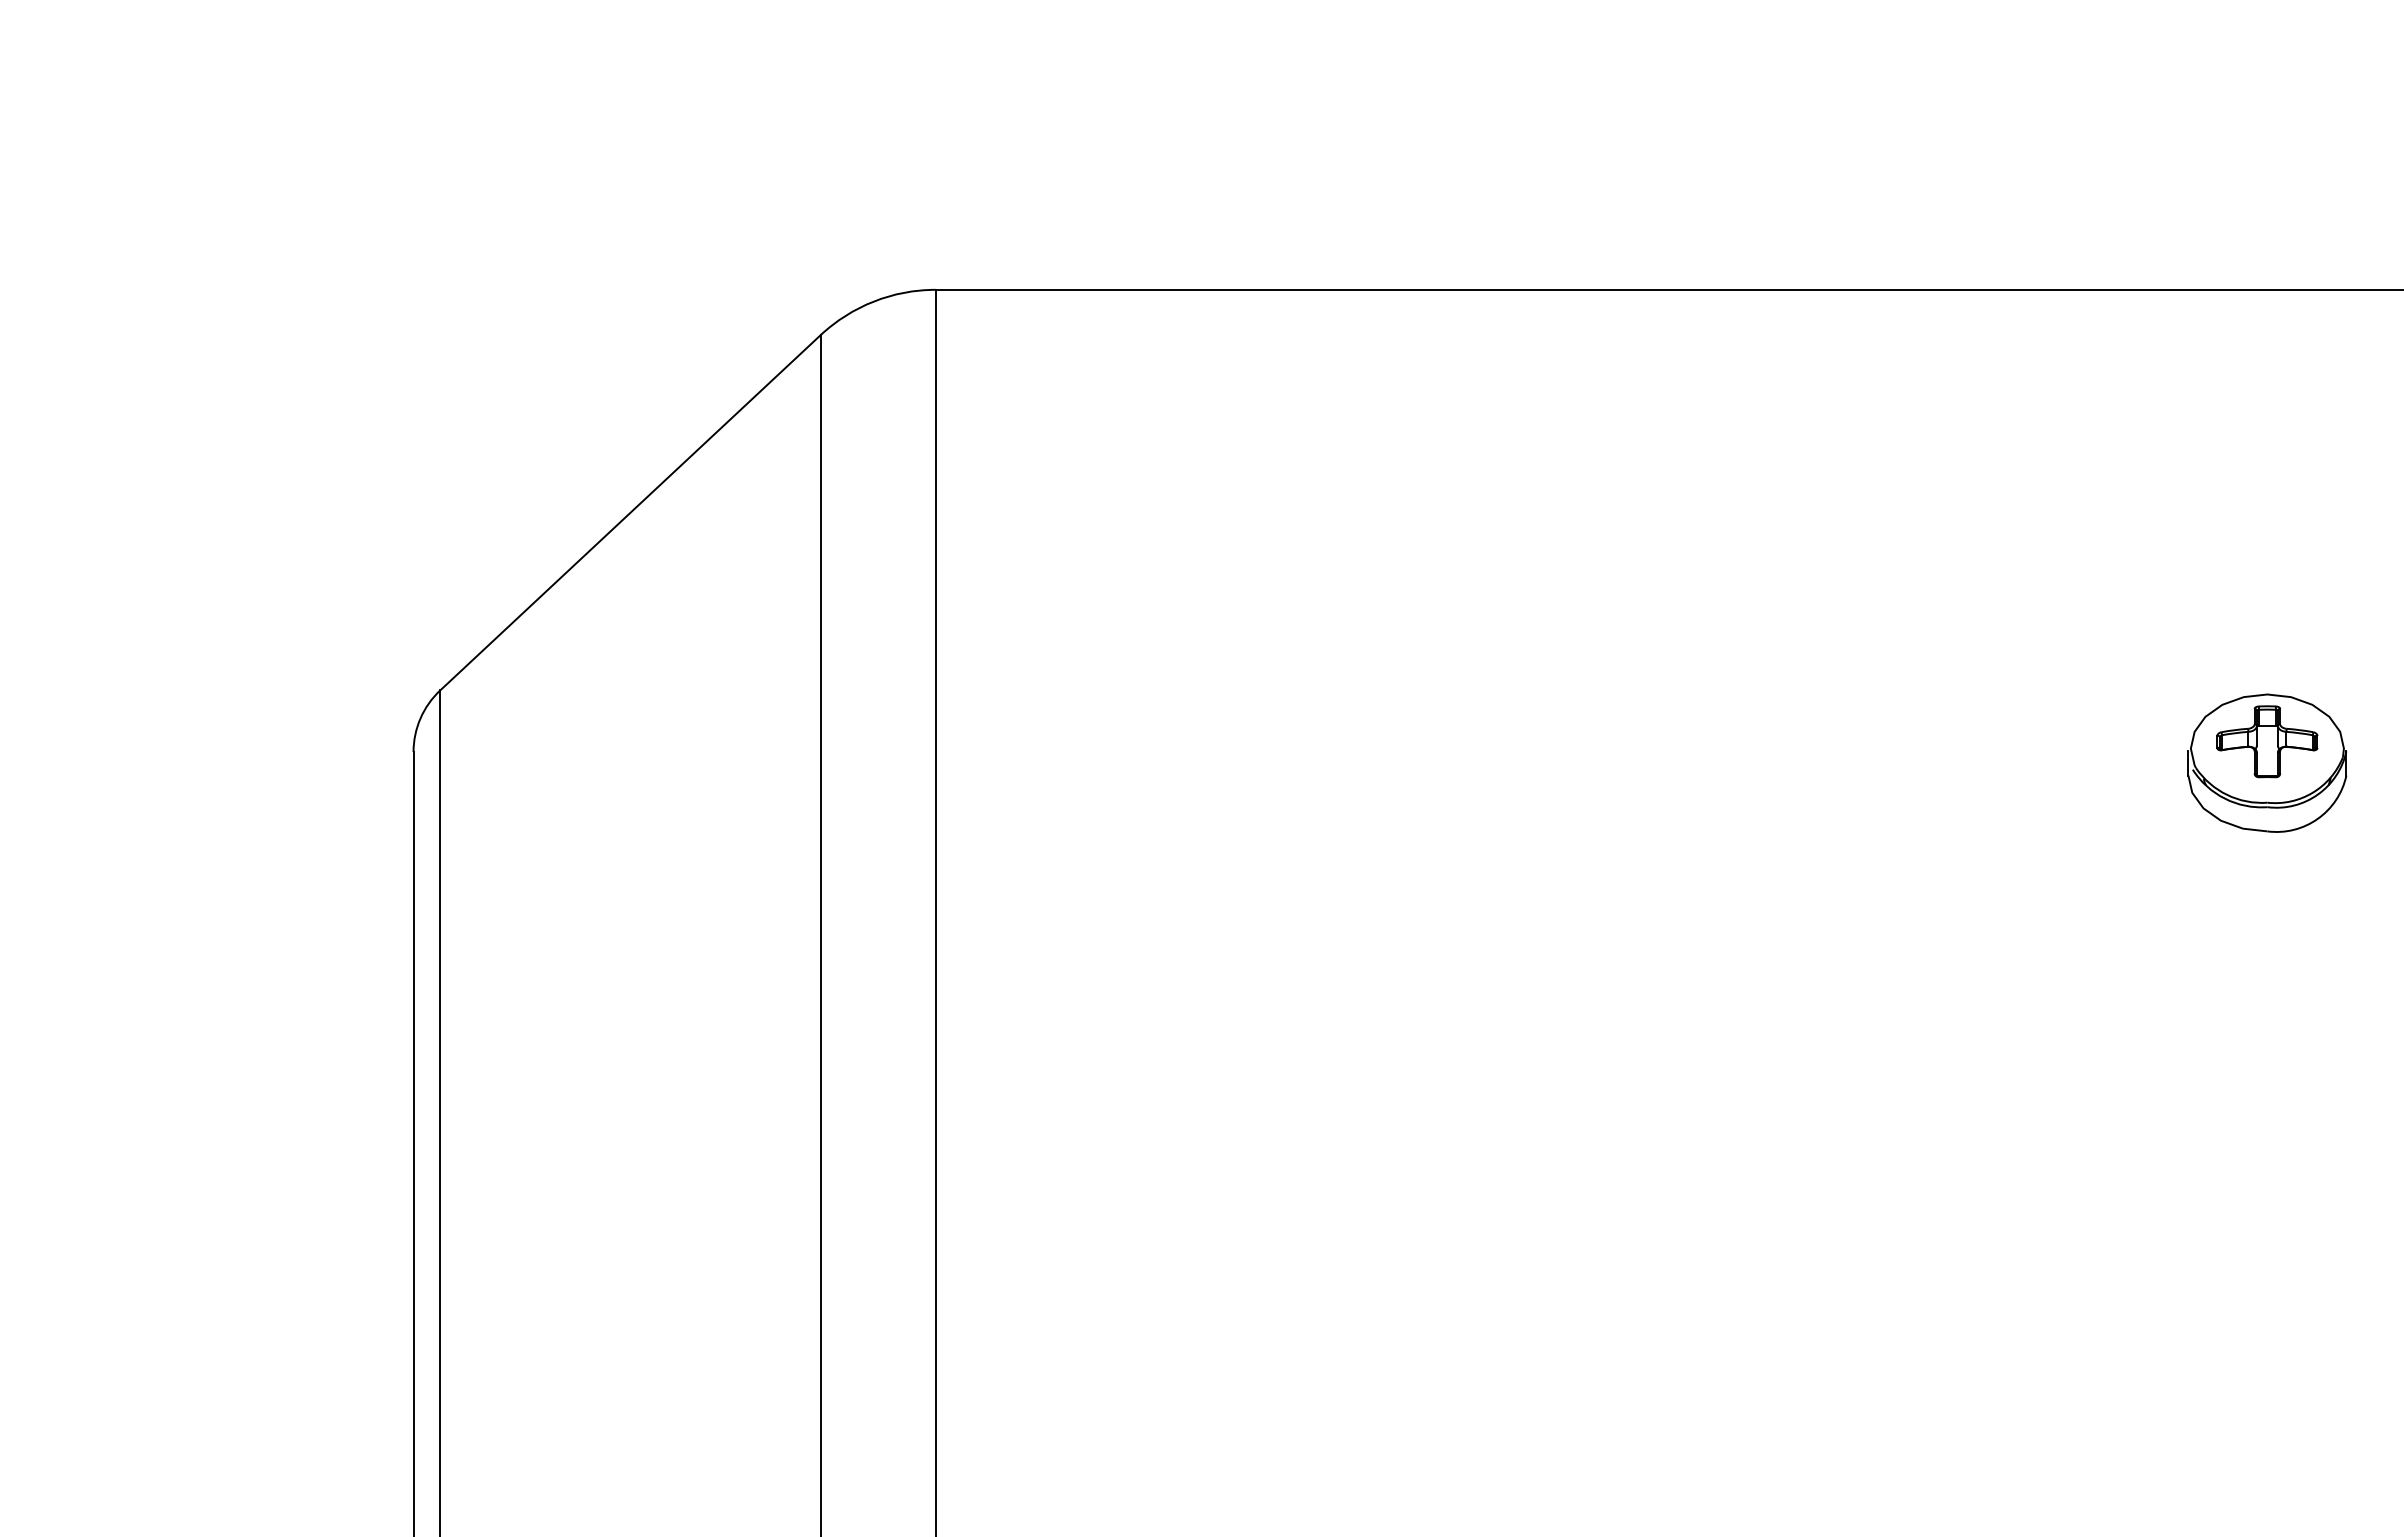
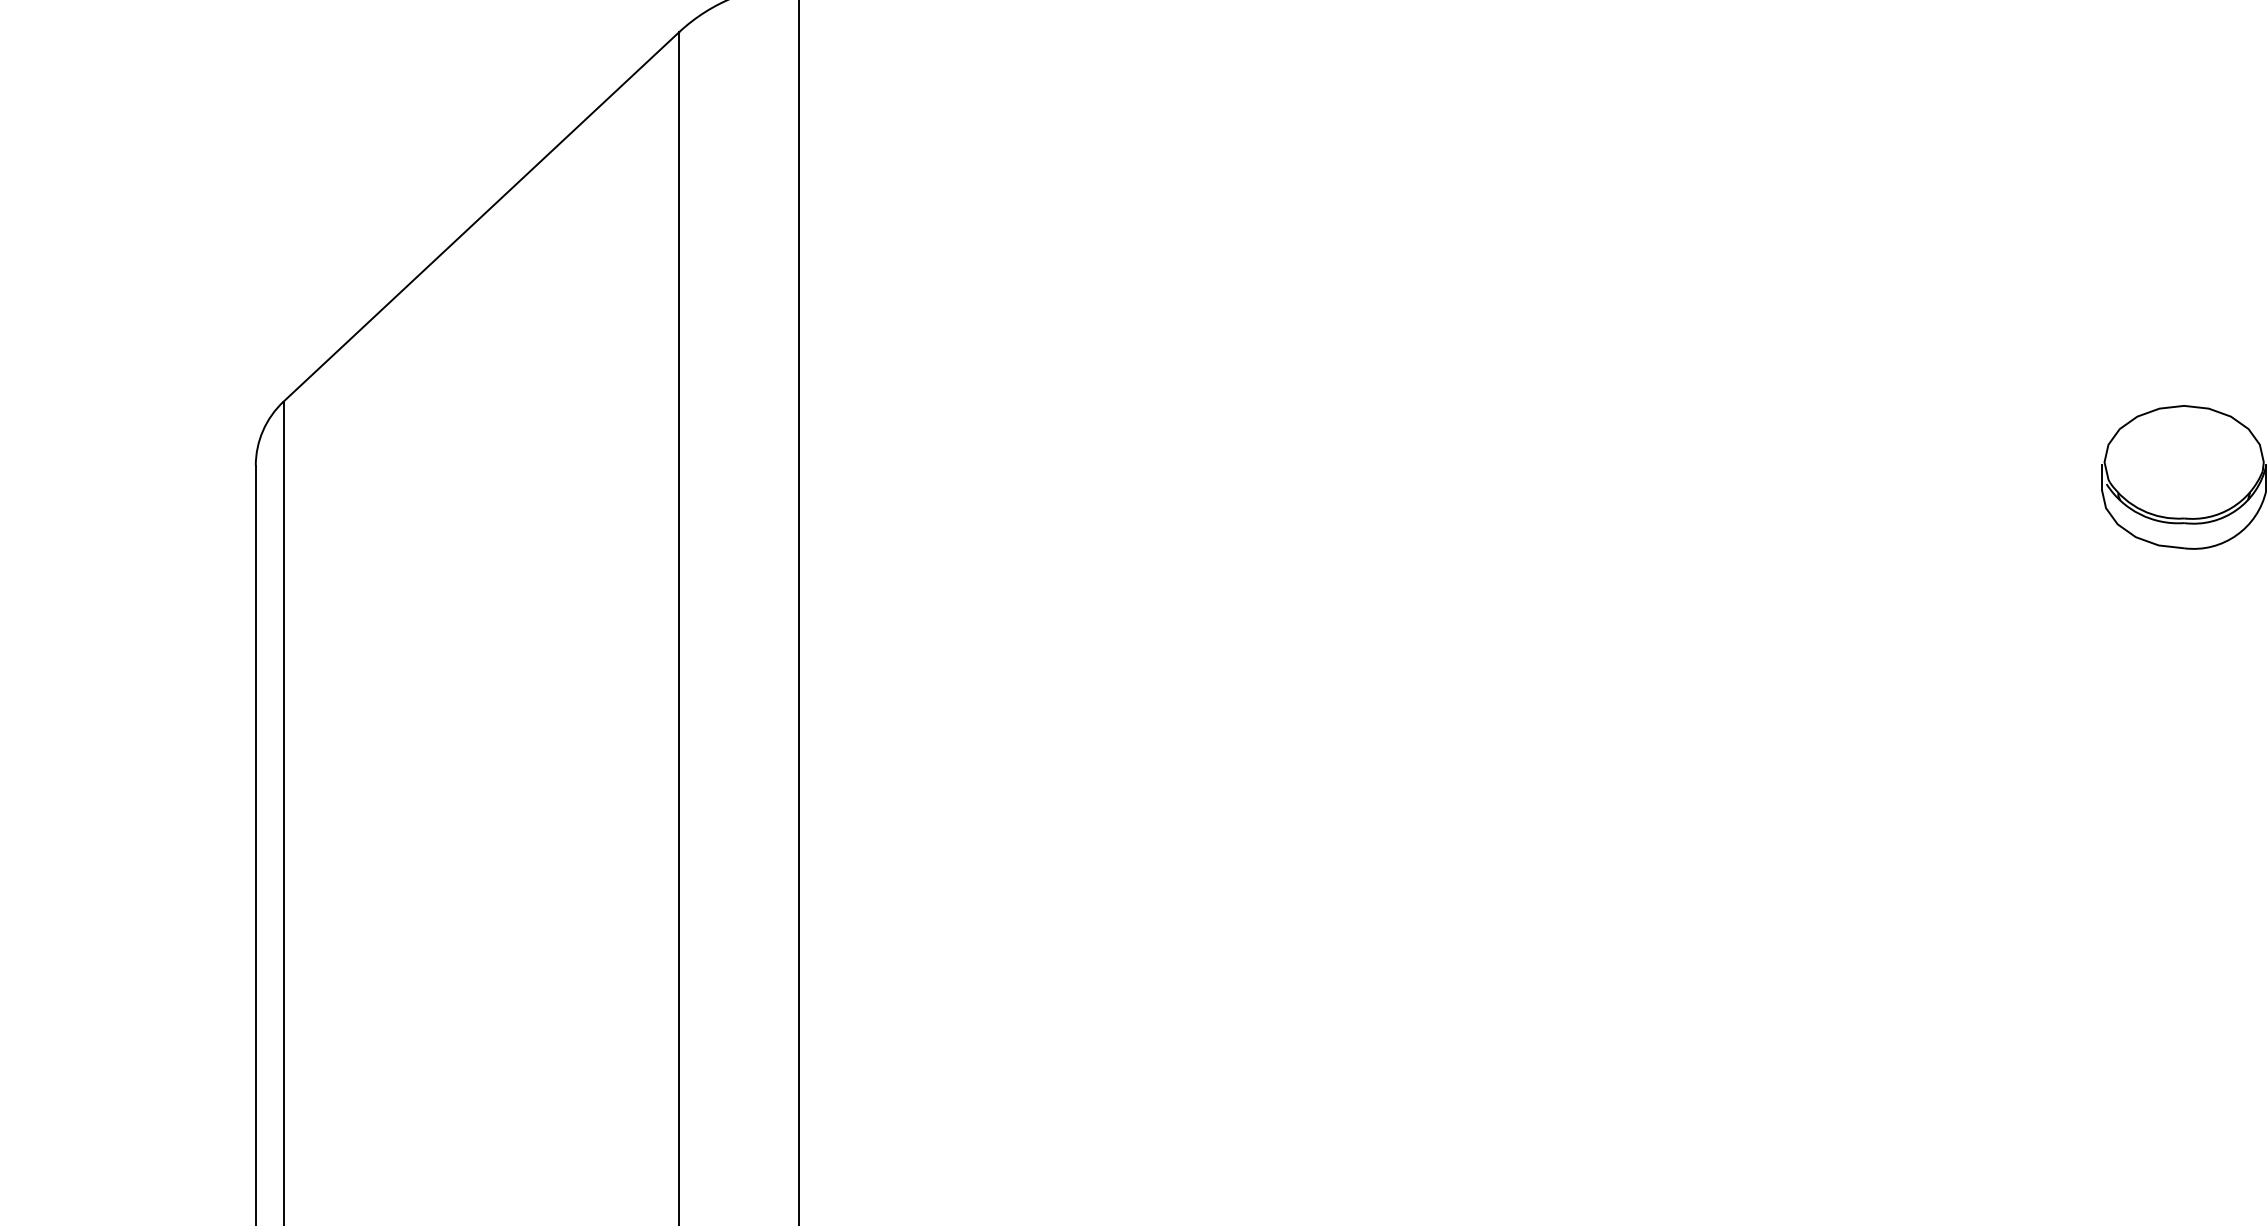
part: (2267, 741) -> (2184, 454), removed

